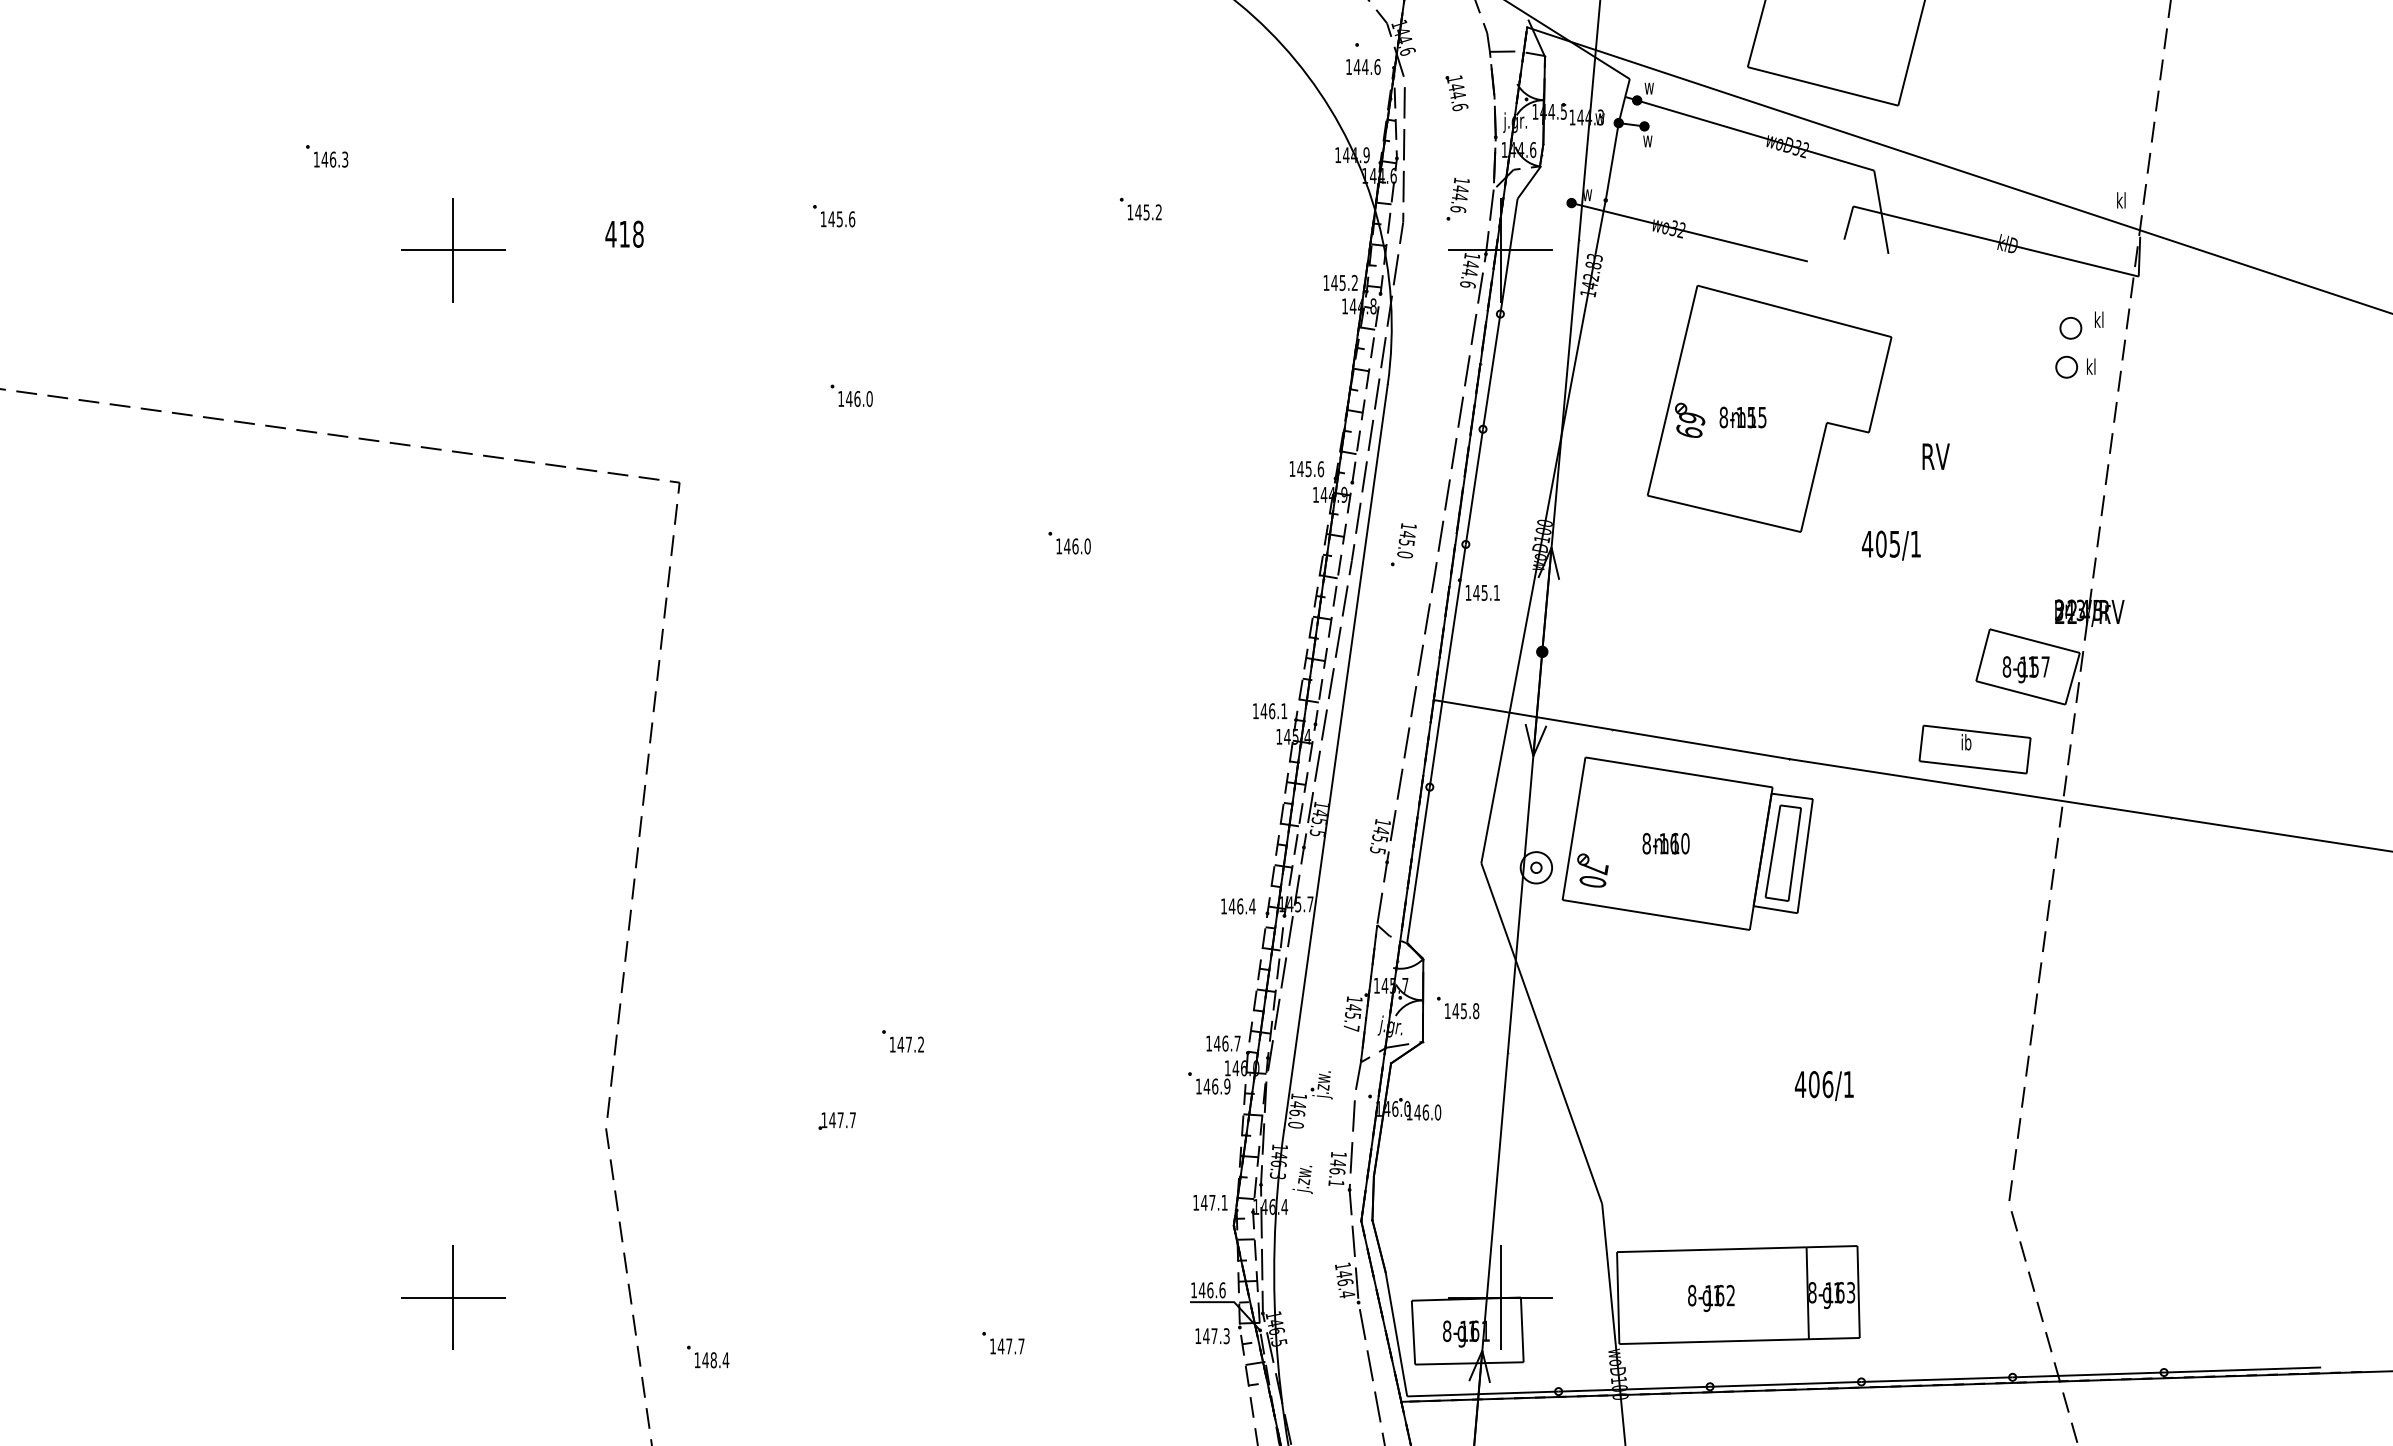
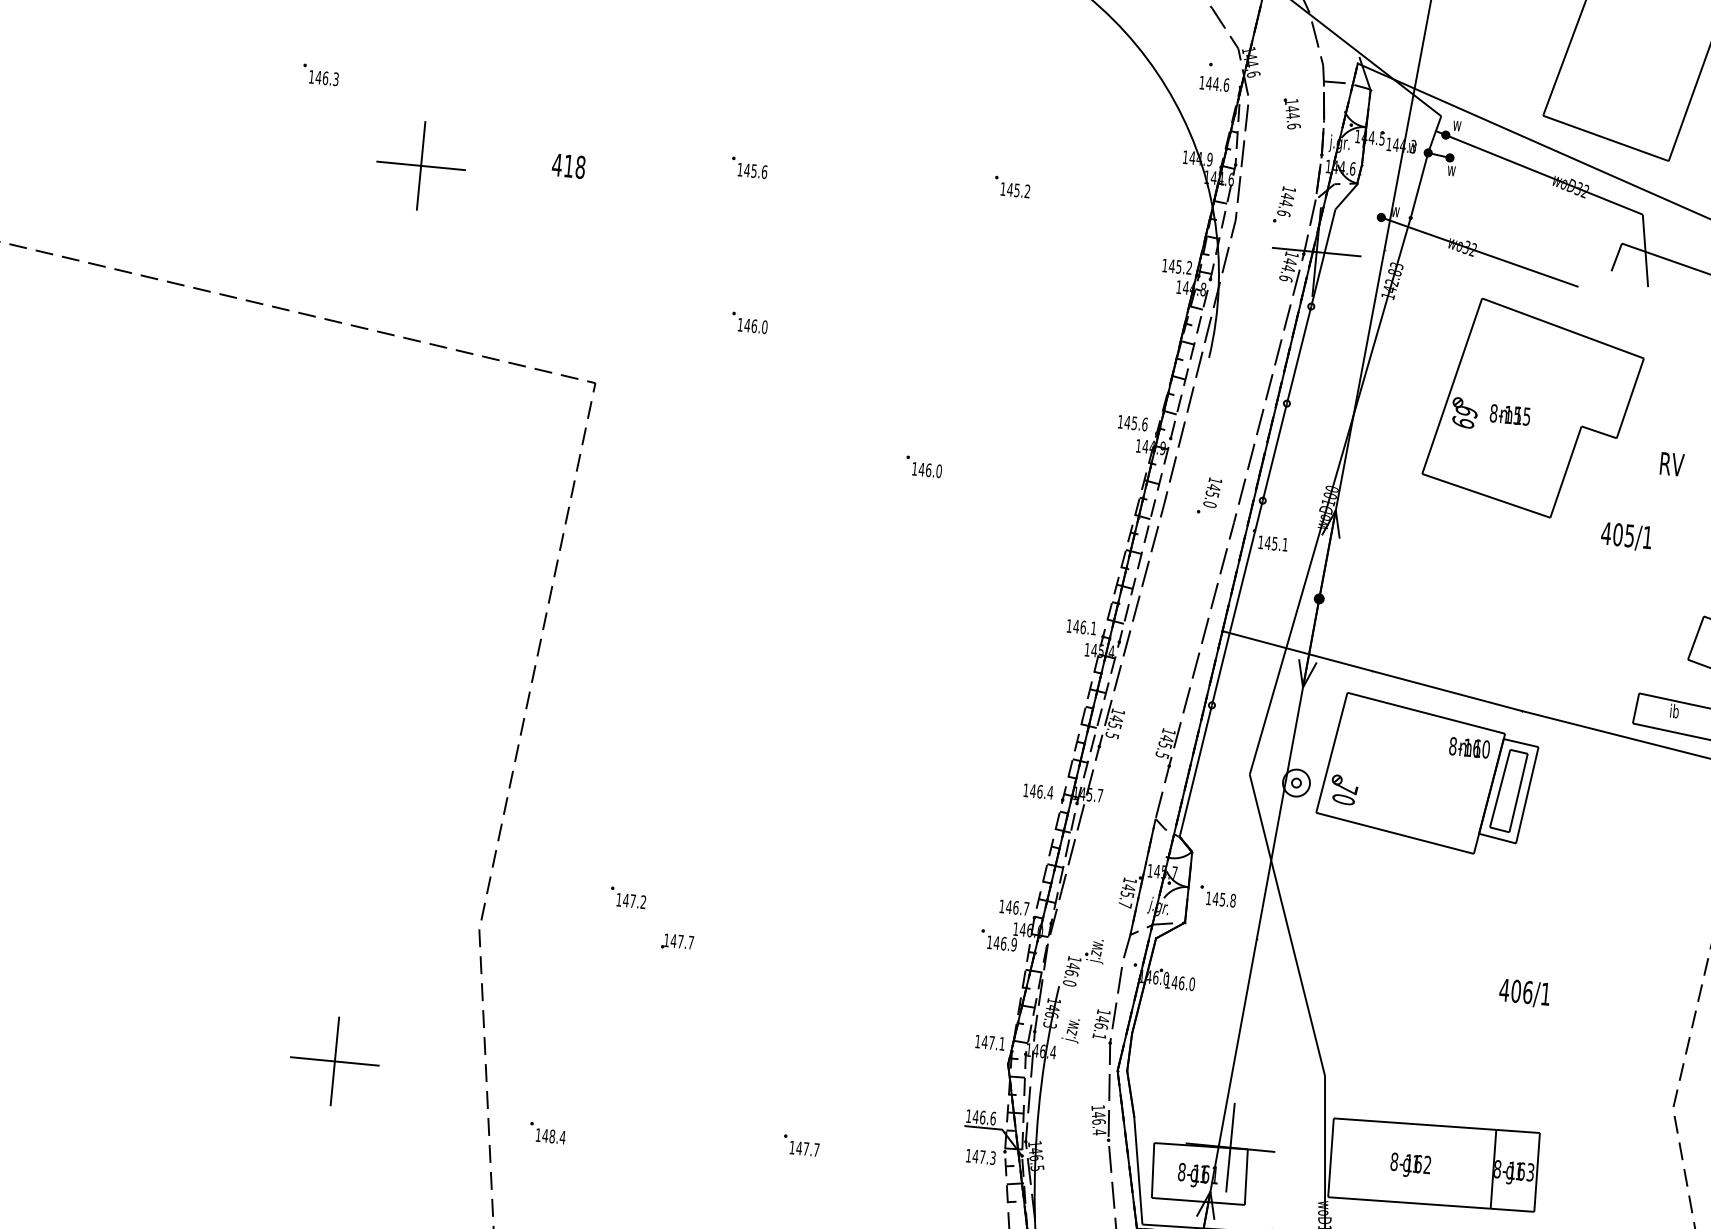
line: (1335, 756) -> (1133, 671), removed
text: (1665, 843) -> (1469, 747), moved
part: (902, 1041) -> (627, 897), moved

